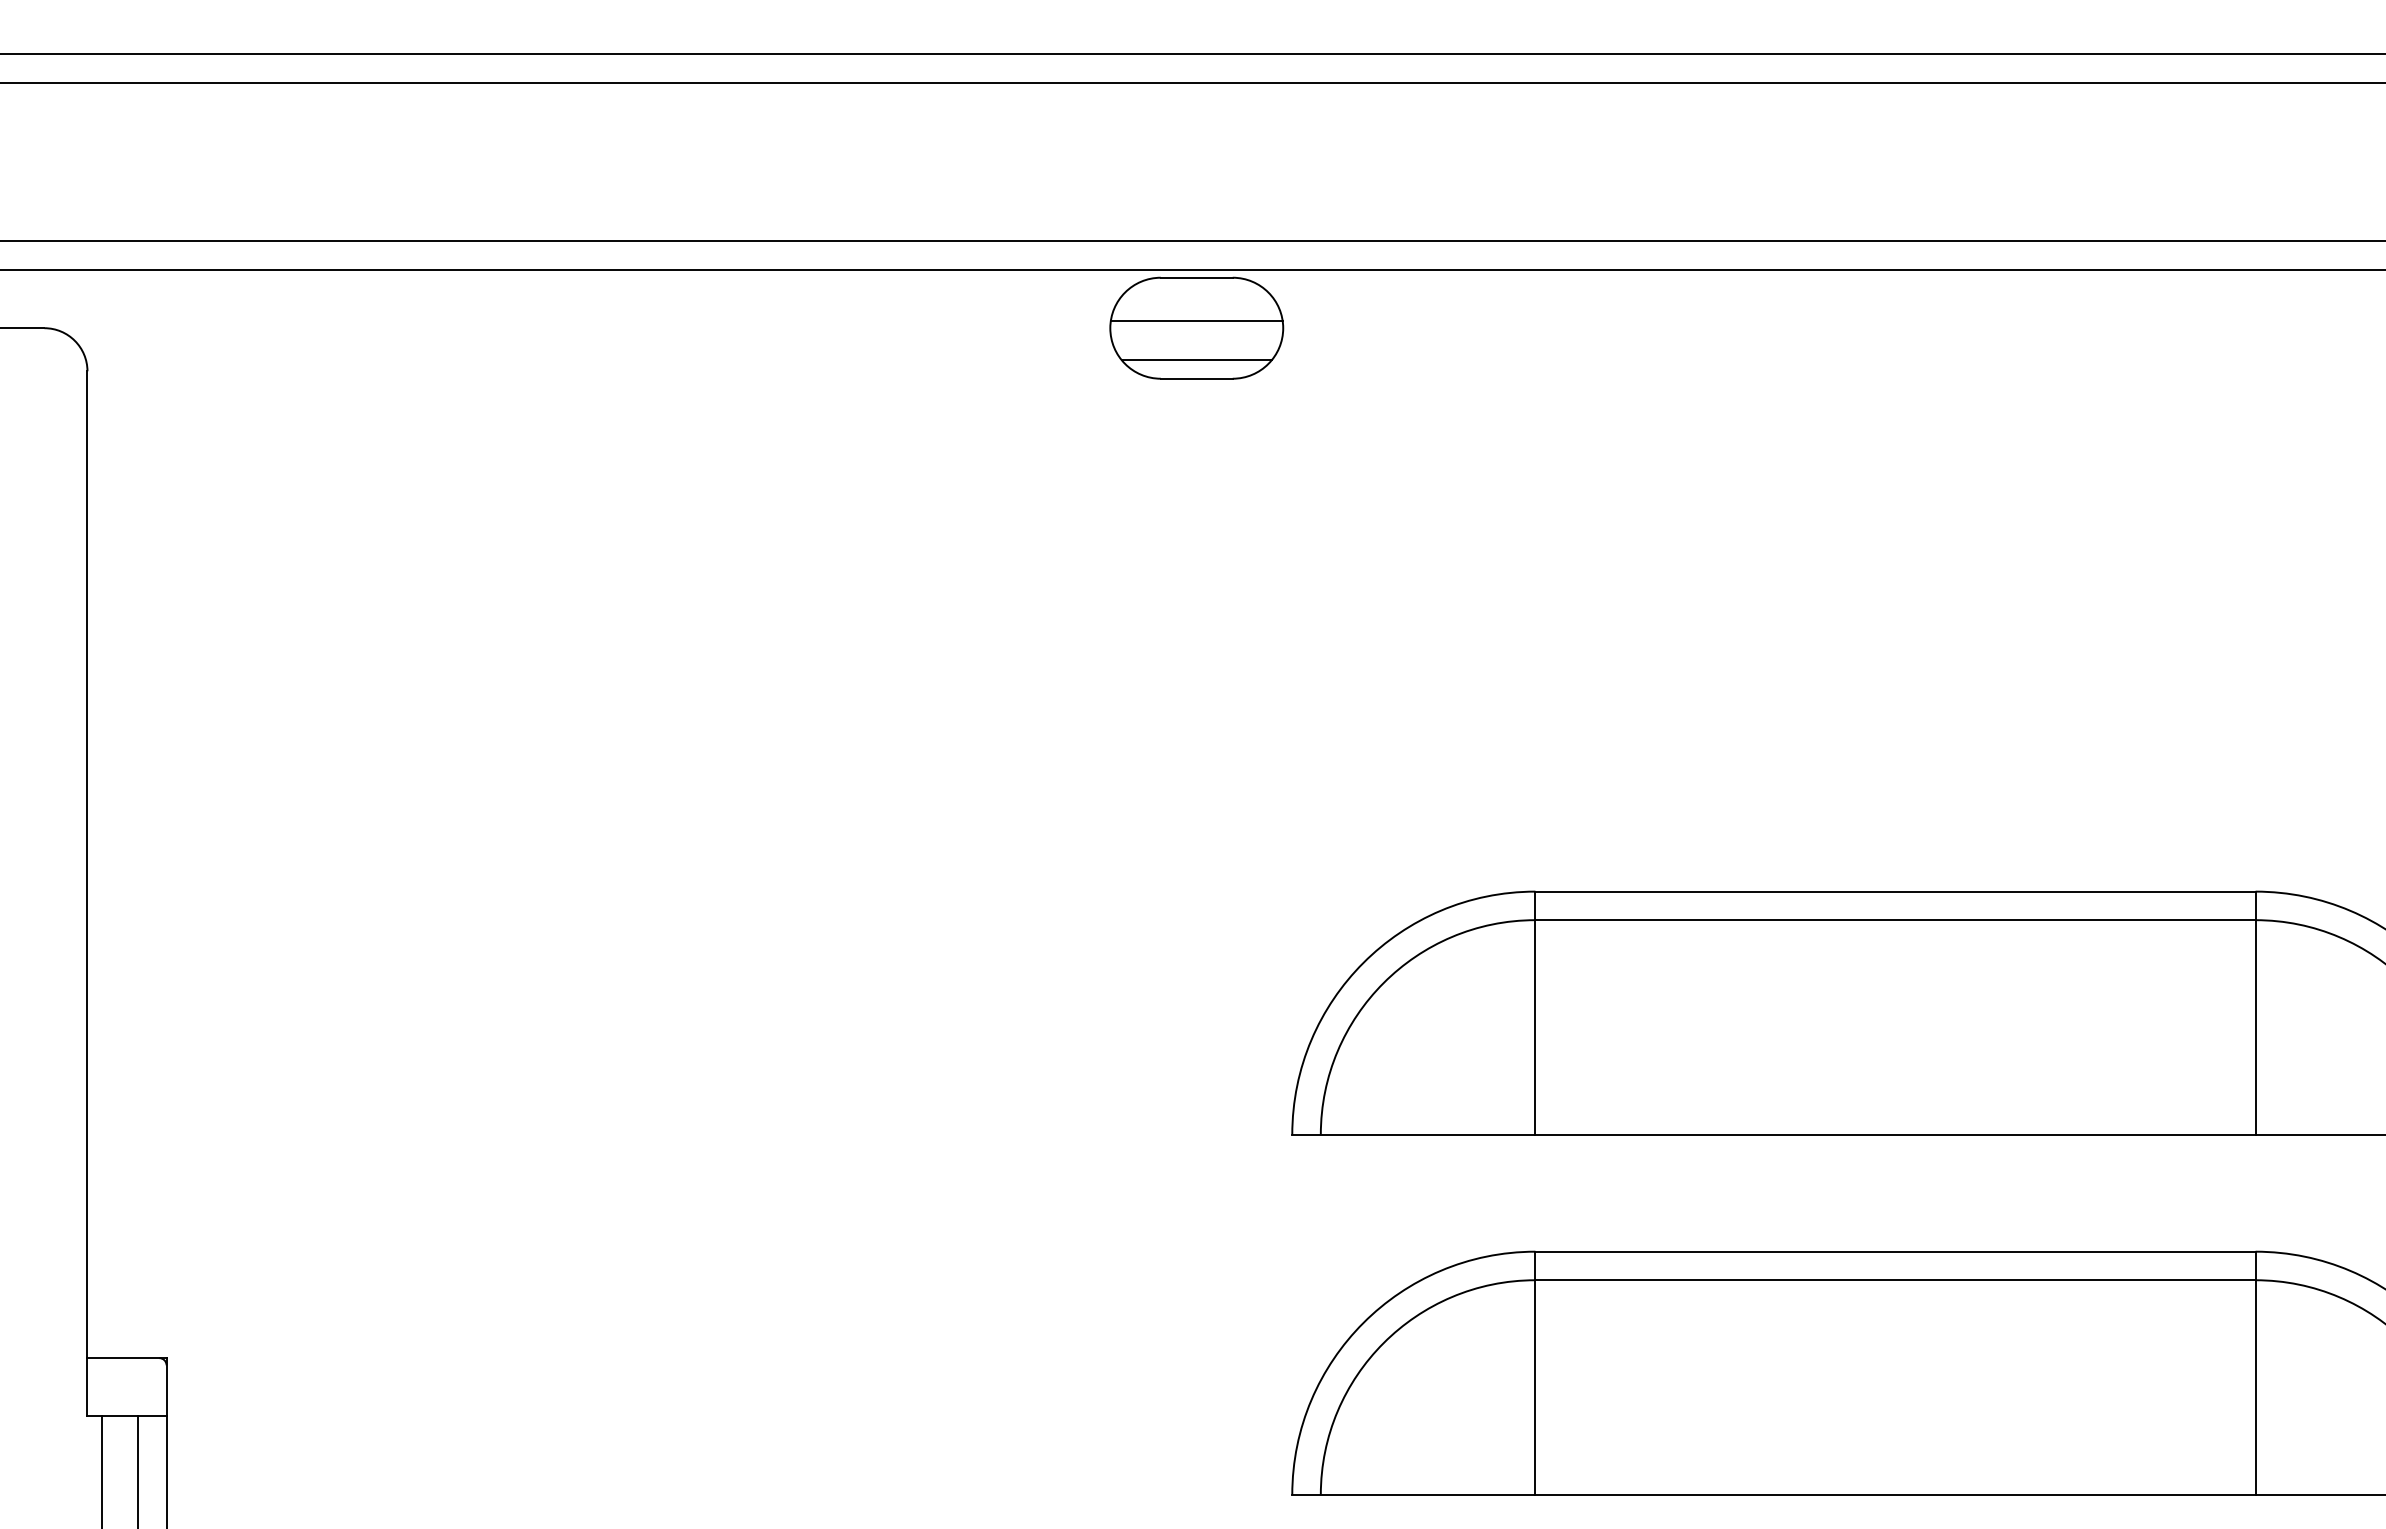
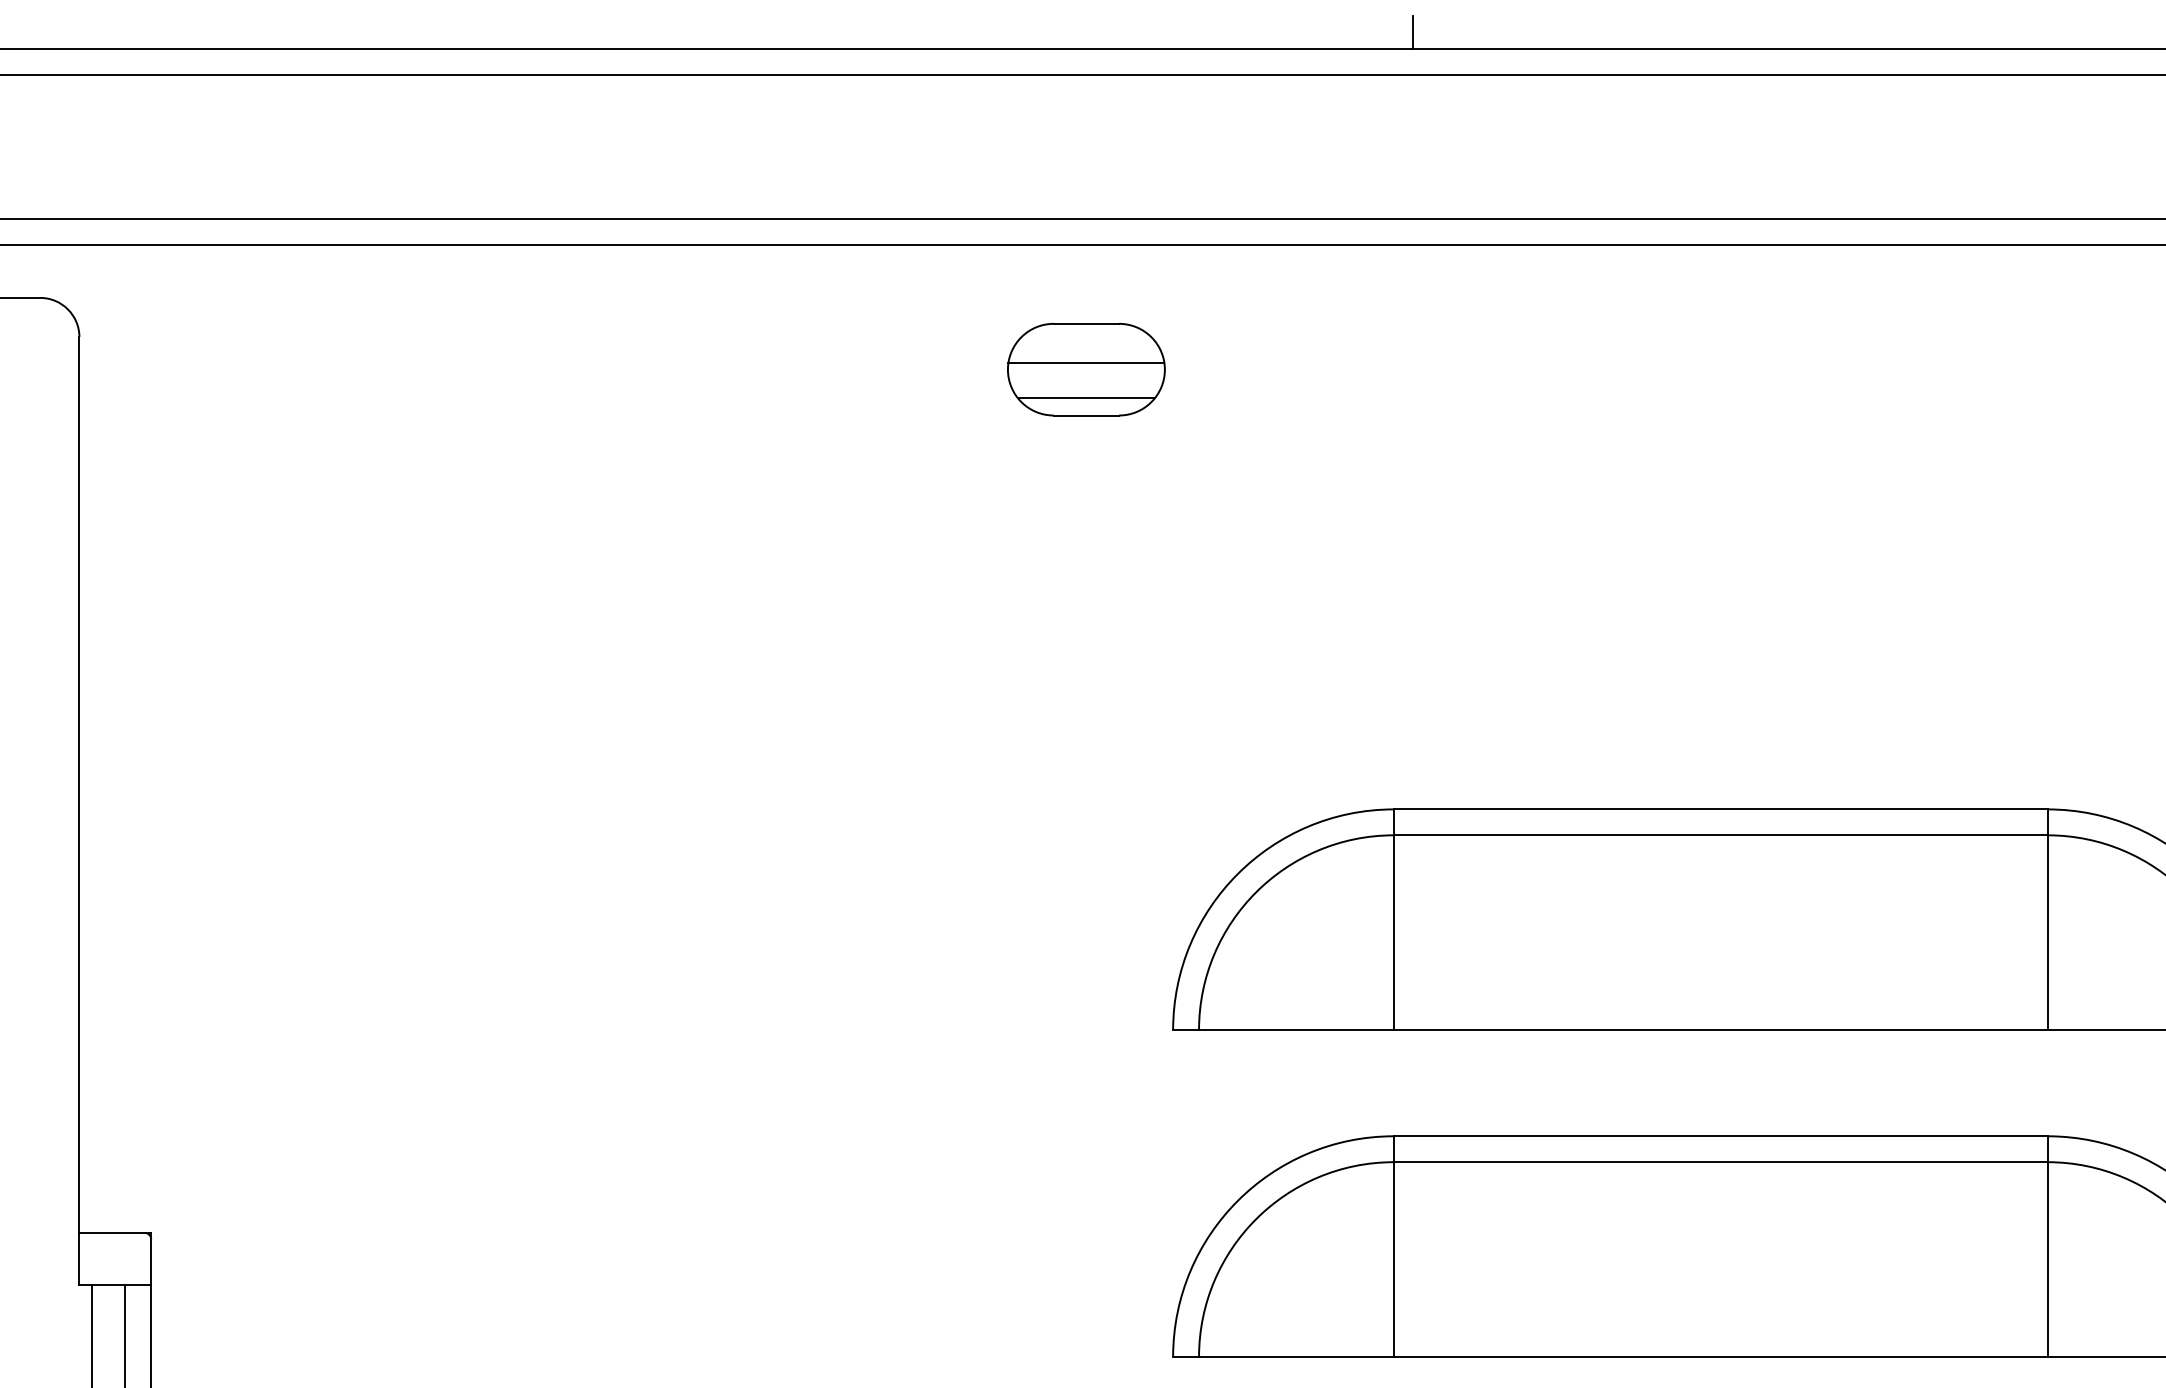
line: (1556, 36) -> (1412, 33), added
part: (1196, 327) -> (1086, 369), moved

